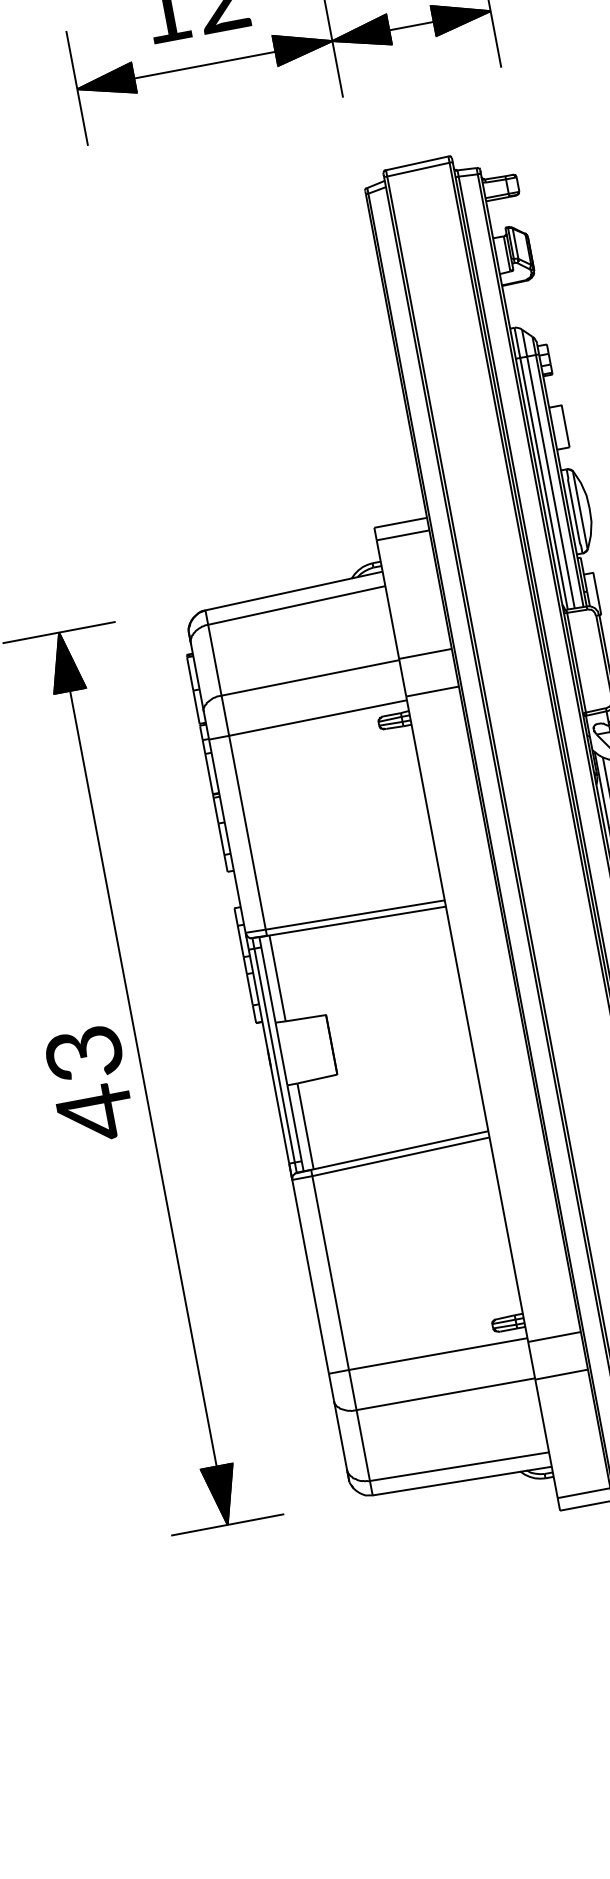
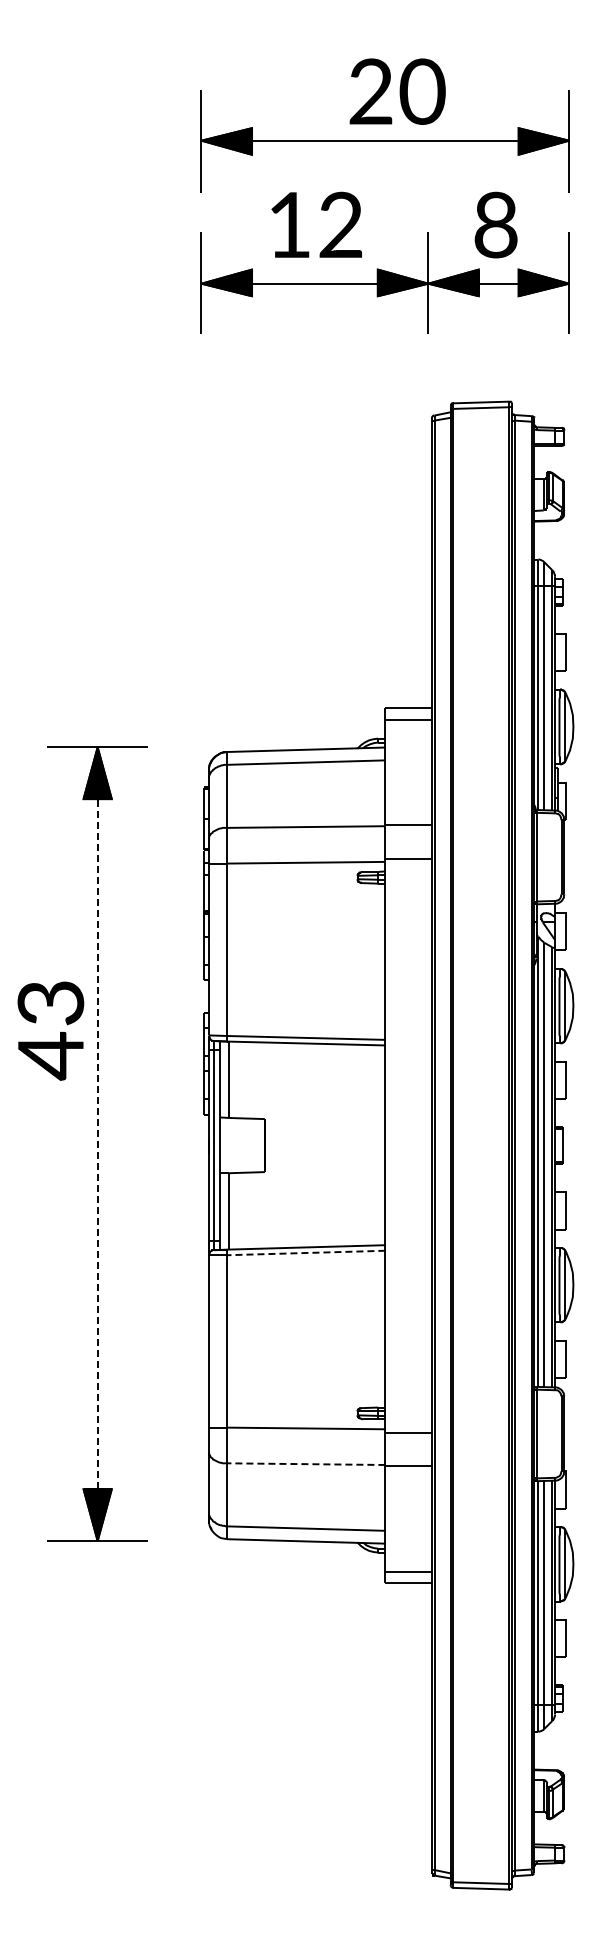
line: (143, 1079) -> (97, 1144), solid -> dashed
text: (89, 1084) -> (50, 1030), moved
line: (400, 1157) -> (305, 1253), solid -> dashed
line: (445, 1394) -> (305, 1464), solid -> dashed

